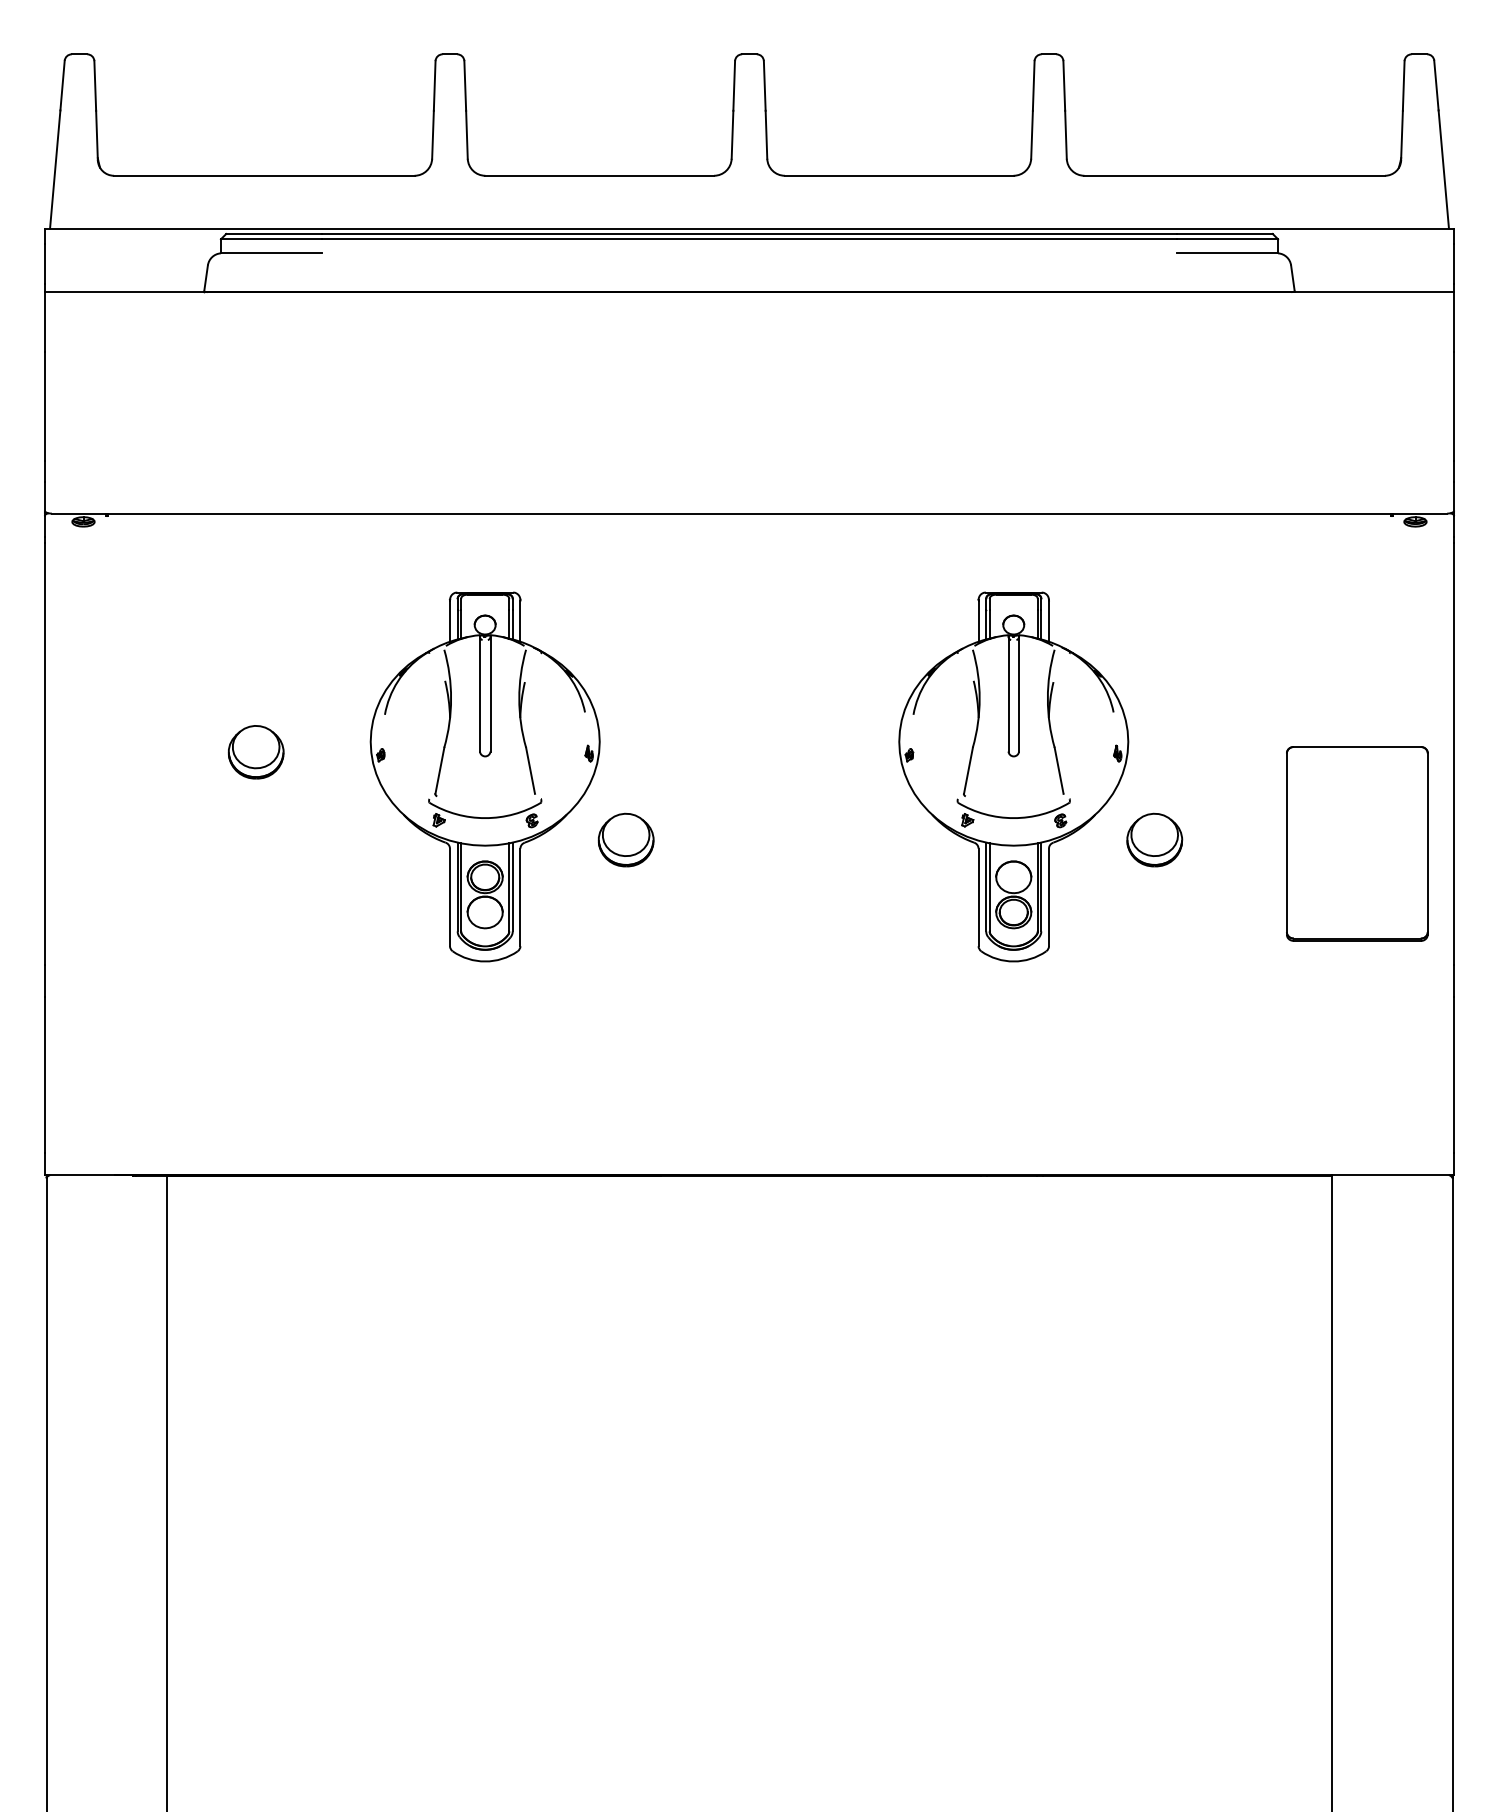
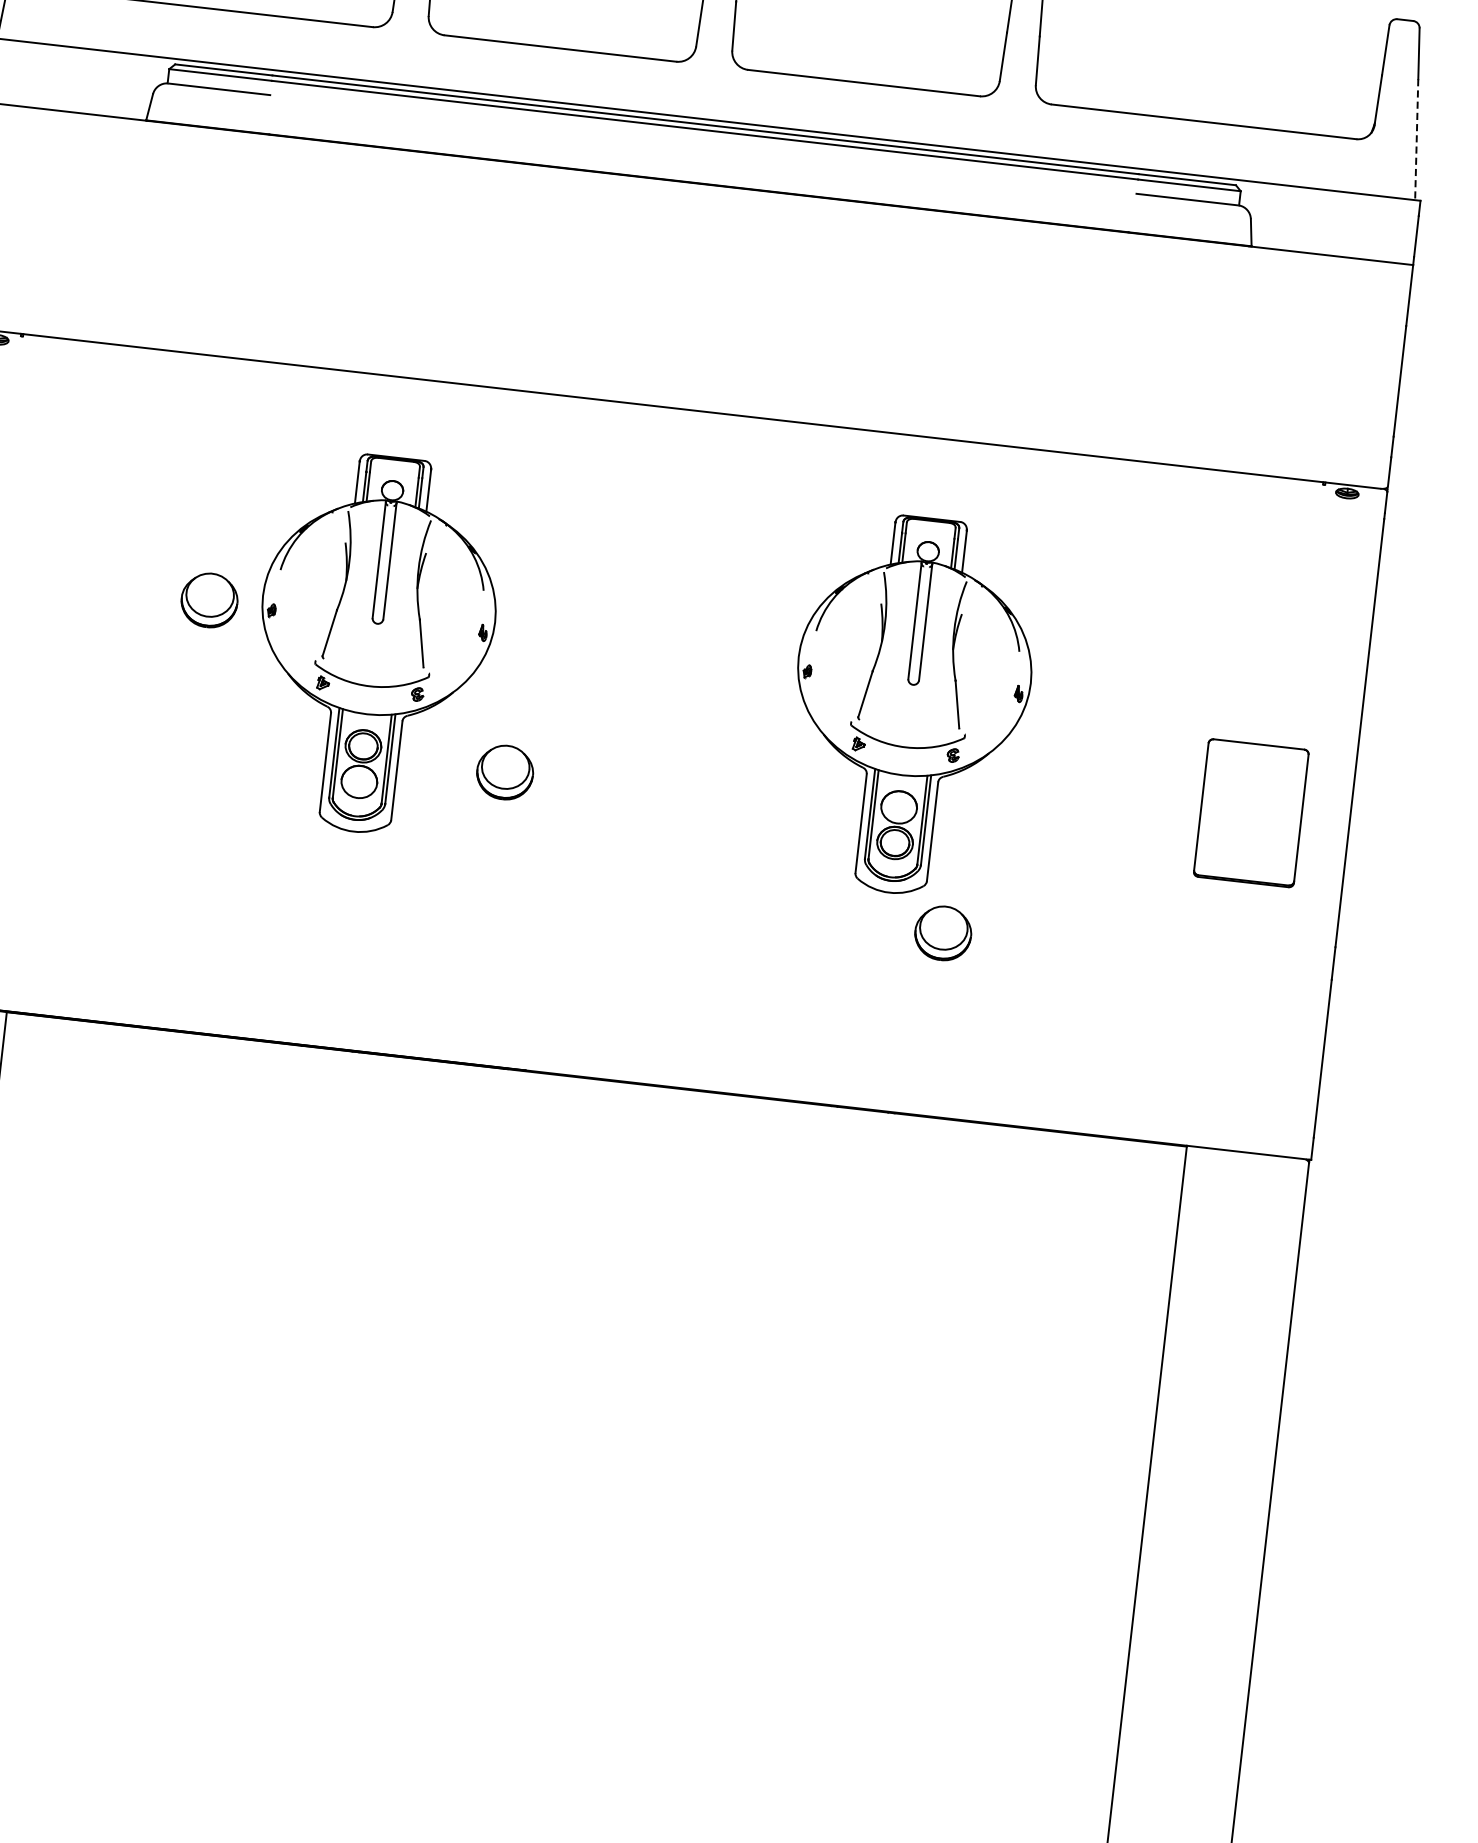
line: (1443, 170) -> (1416, 140), solid -> dashed
part: (255, 752) -> (208, 600), moved
part: (625, 839) -> (504, 771), moved
part: (1154, 839) -> (943, 932), moved
part: (1357, 843) -> (1251, 812), size x0.7

